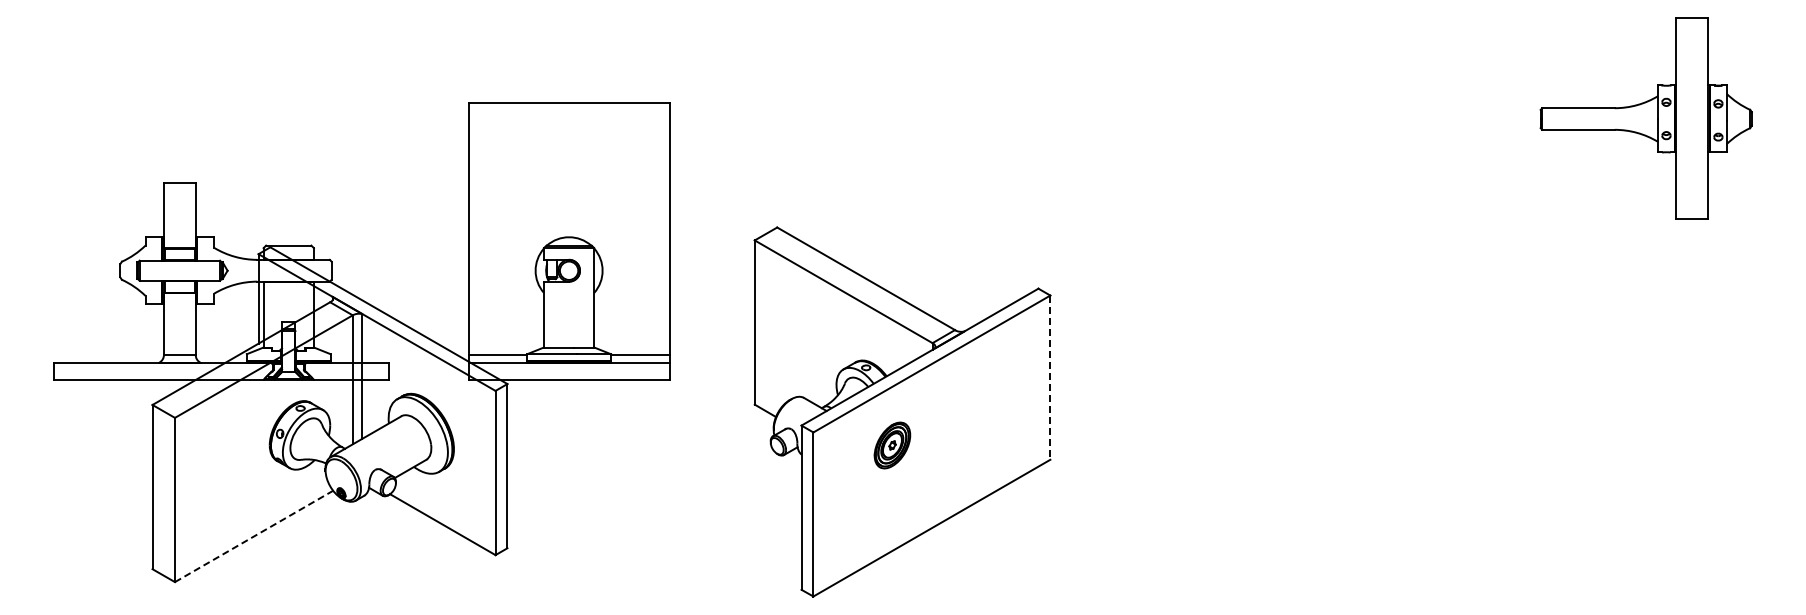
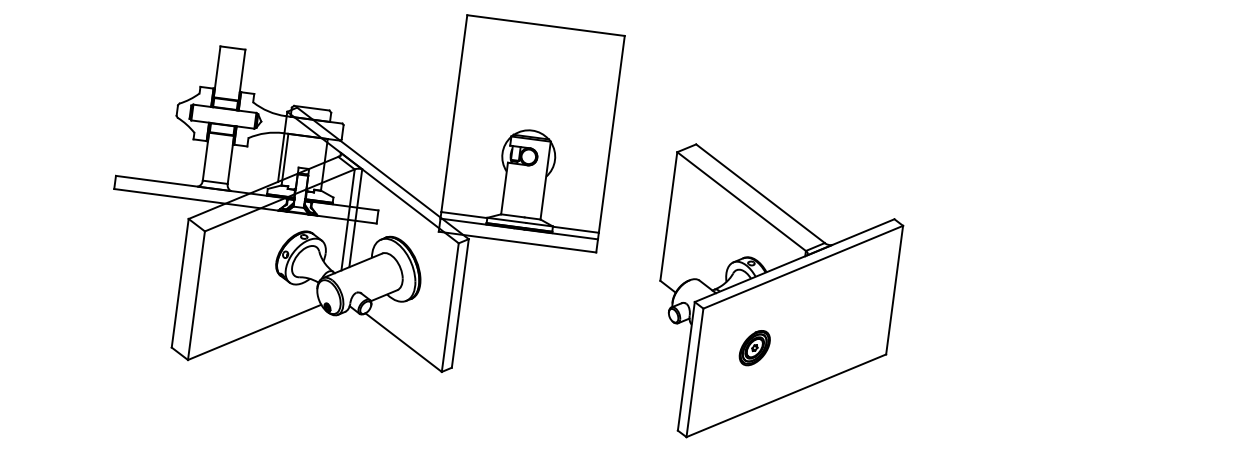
line: (1050, 378) -> (894, 290), dashed -> solid
part: (892, 445) -> (754, 348), moved
line: (254, 536) -> (254, 332), dashed -> solid

